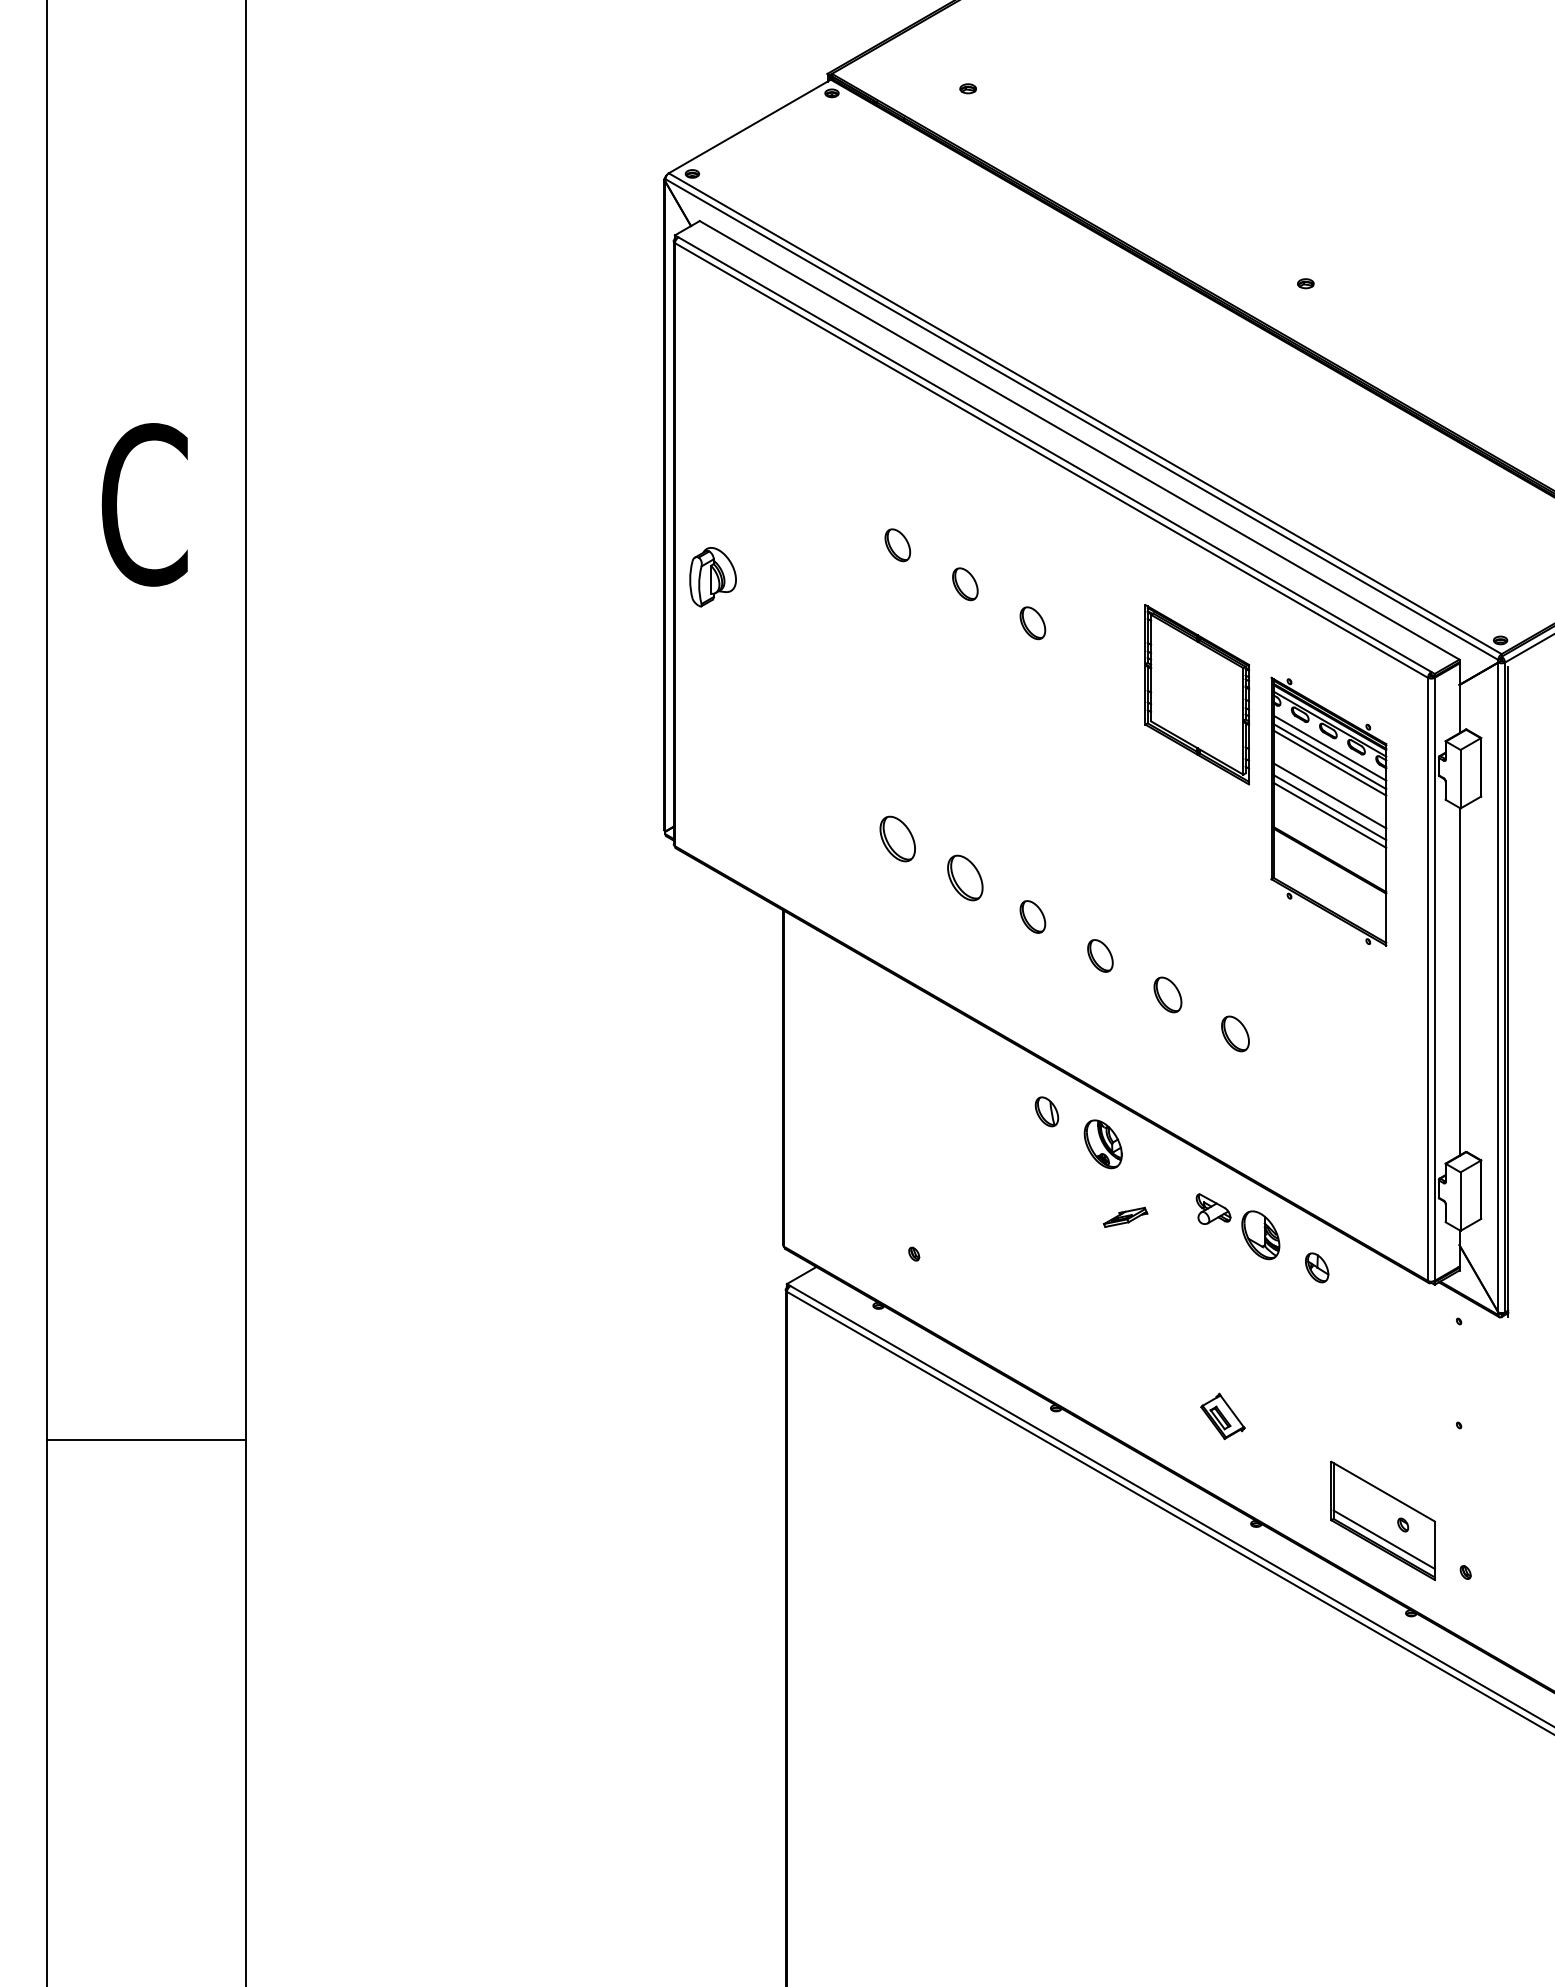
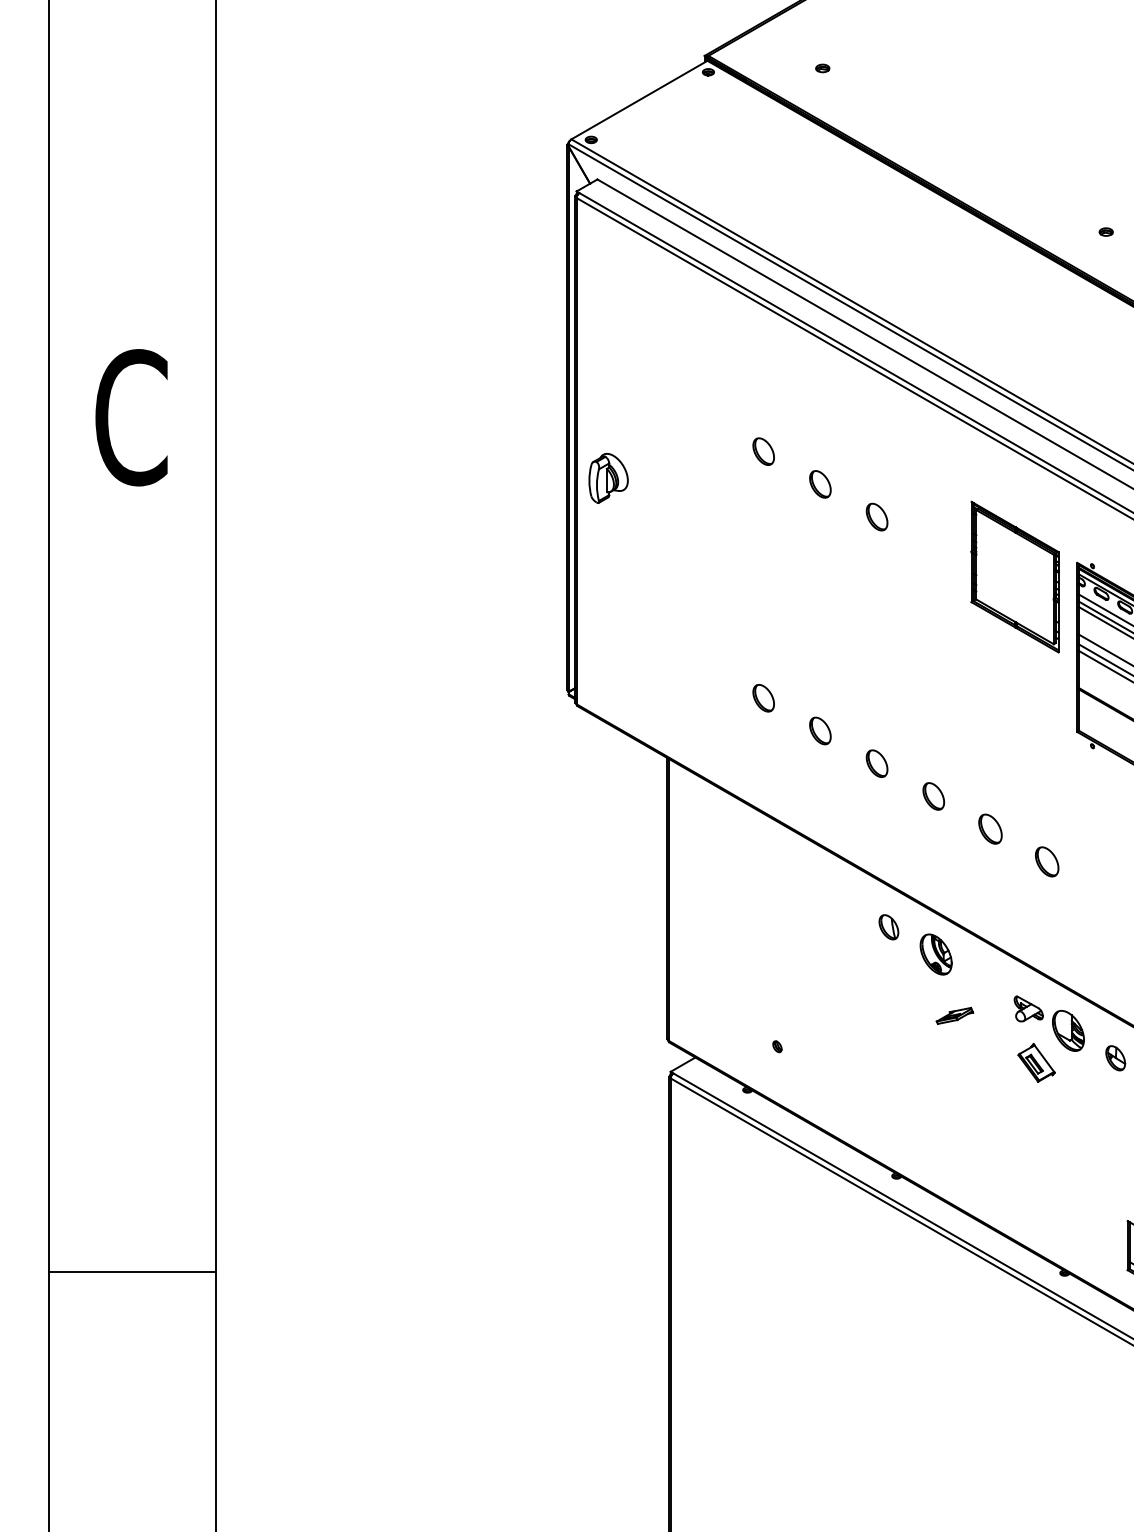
part: (897, 838) -> (763, 697), size x0.71
part: (965, 877) -> (820, 730), size x0.71
part: (1222, 1416) -> (1036, 1063), moved
line: (145, 1439) -> (132, 1272), moved

